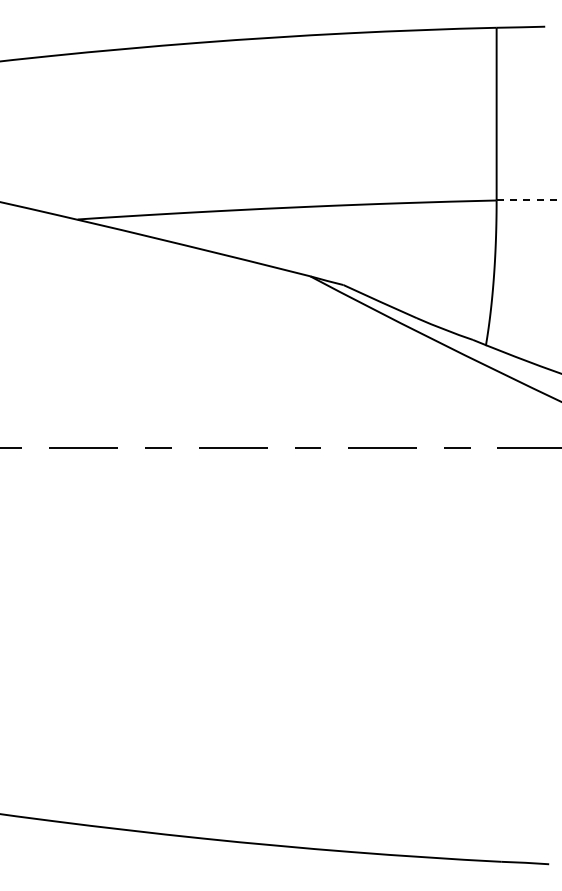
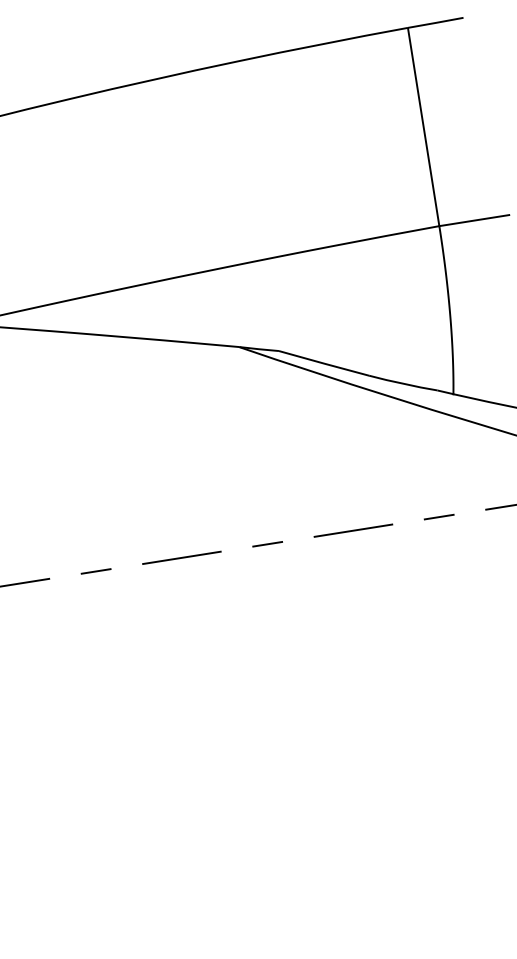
line: (527, 200) -> (474, 220), dashed -> solid

